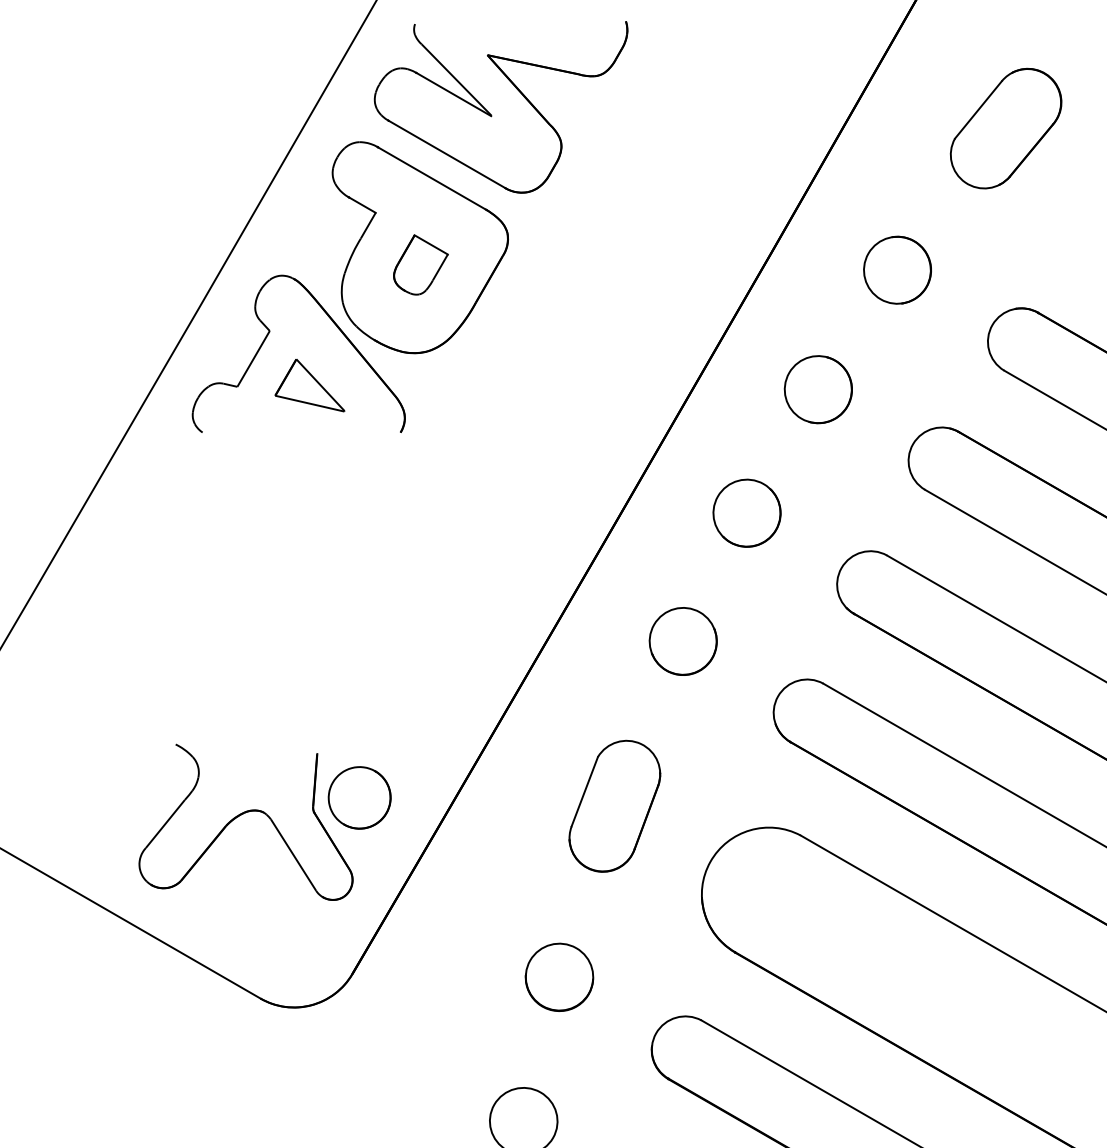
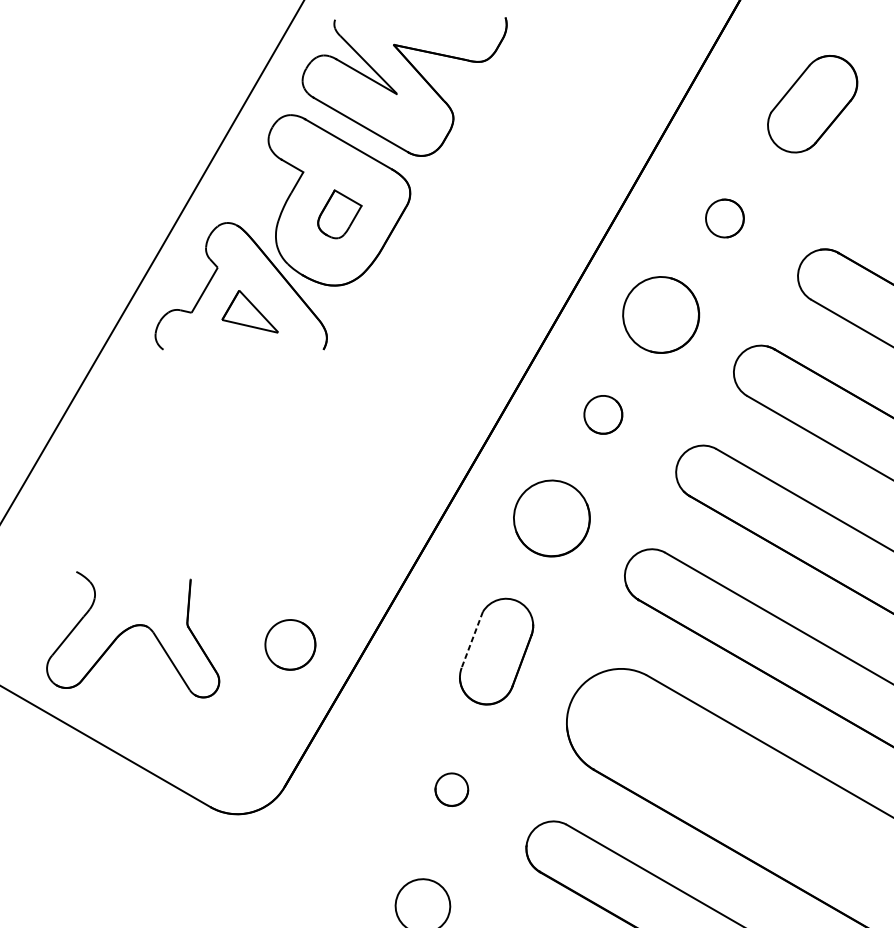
part: (897, 269) -> (724, 217), size x0.7
part: (817, 389) -> (660, 314), size x1.4
part: (746, 512) -> (602, 414), size x0.7
part: (682, 641) -> (551, 518), size x1.4
line: (584, 792) -> (472, 640), solid -> dashed
part: (241, 815) -> (129, 629), moved
part: (559, 976) -> (451, 789), size x0.6

